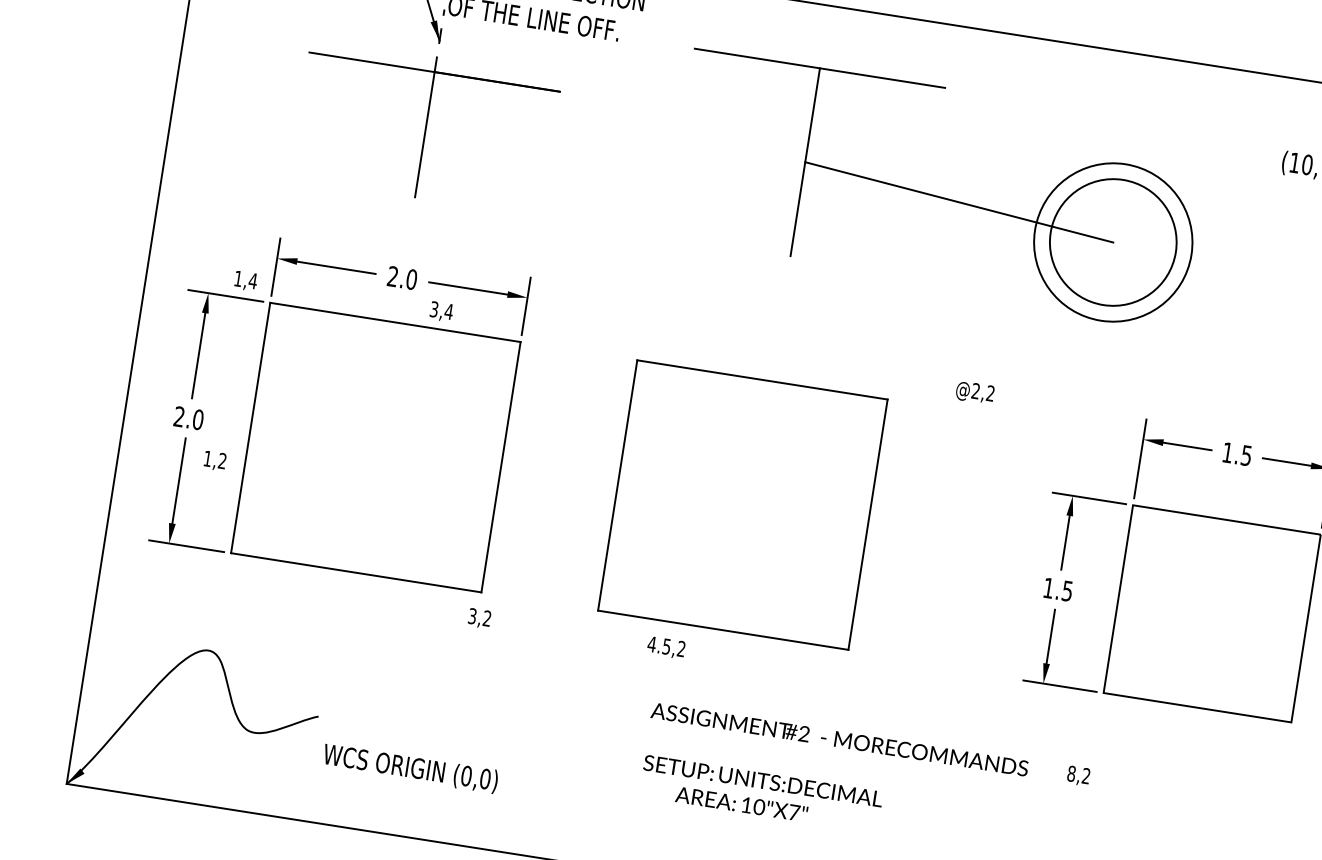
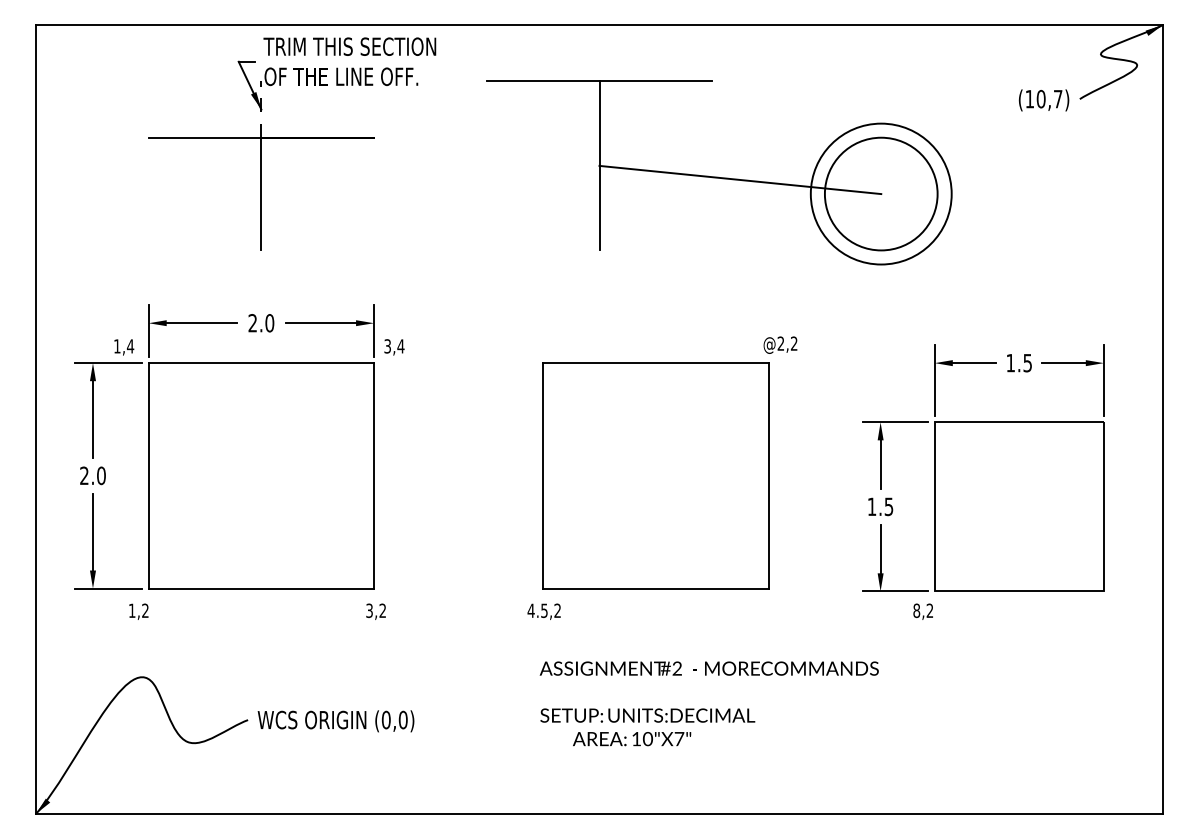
text: (441, 311) -> (394, 347), moved
text: (214, 460) -> (138, 611), moved
part: (742, 504) -> (655, 475), moved
text: (409, 768) -> (335, 721), moved
text: (1077, 775) -> (922, 611), moved

